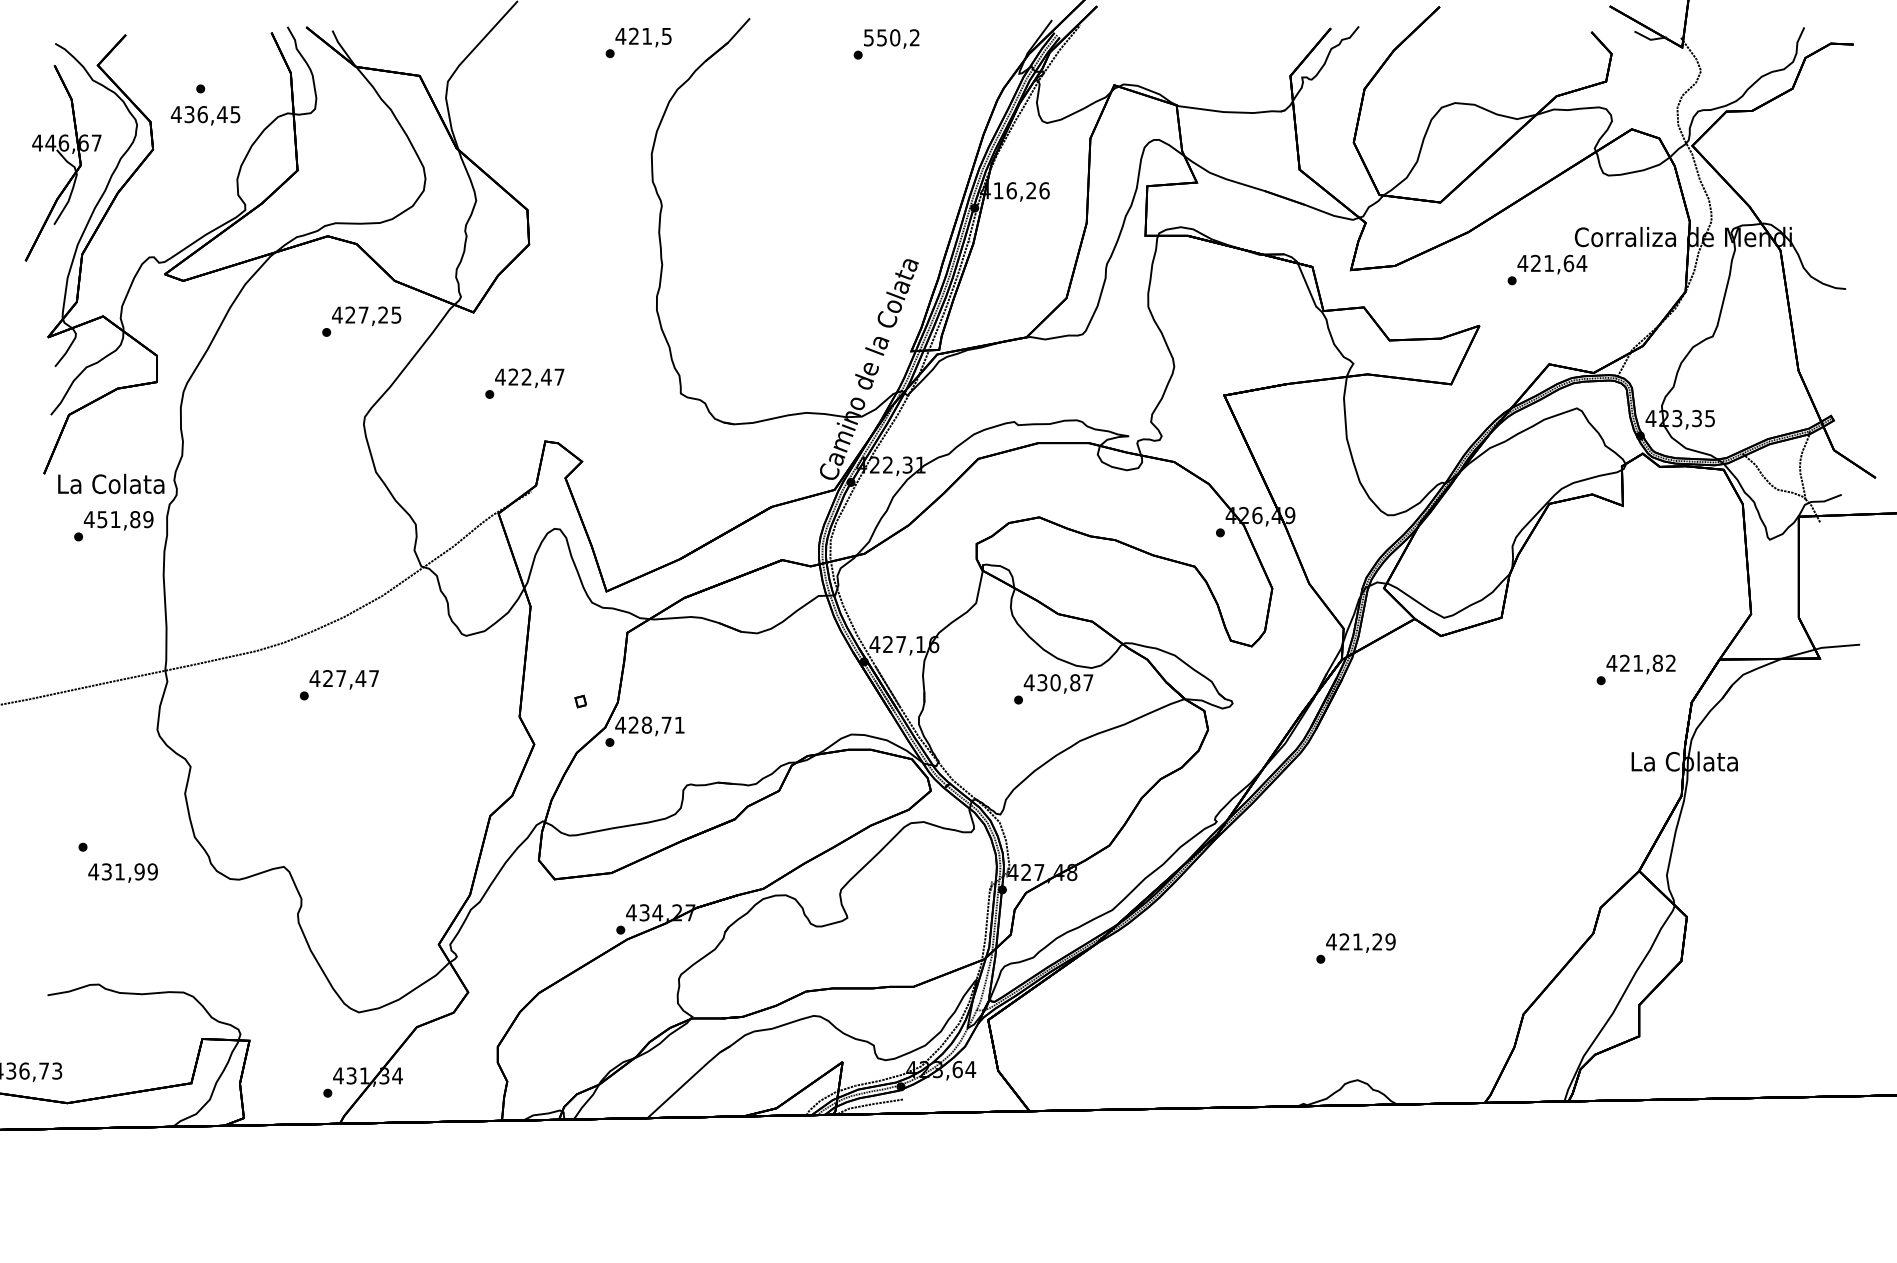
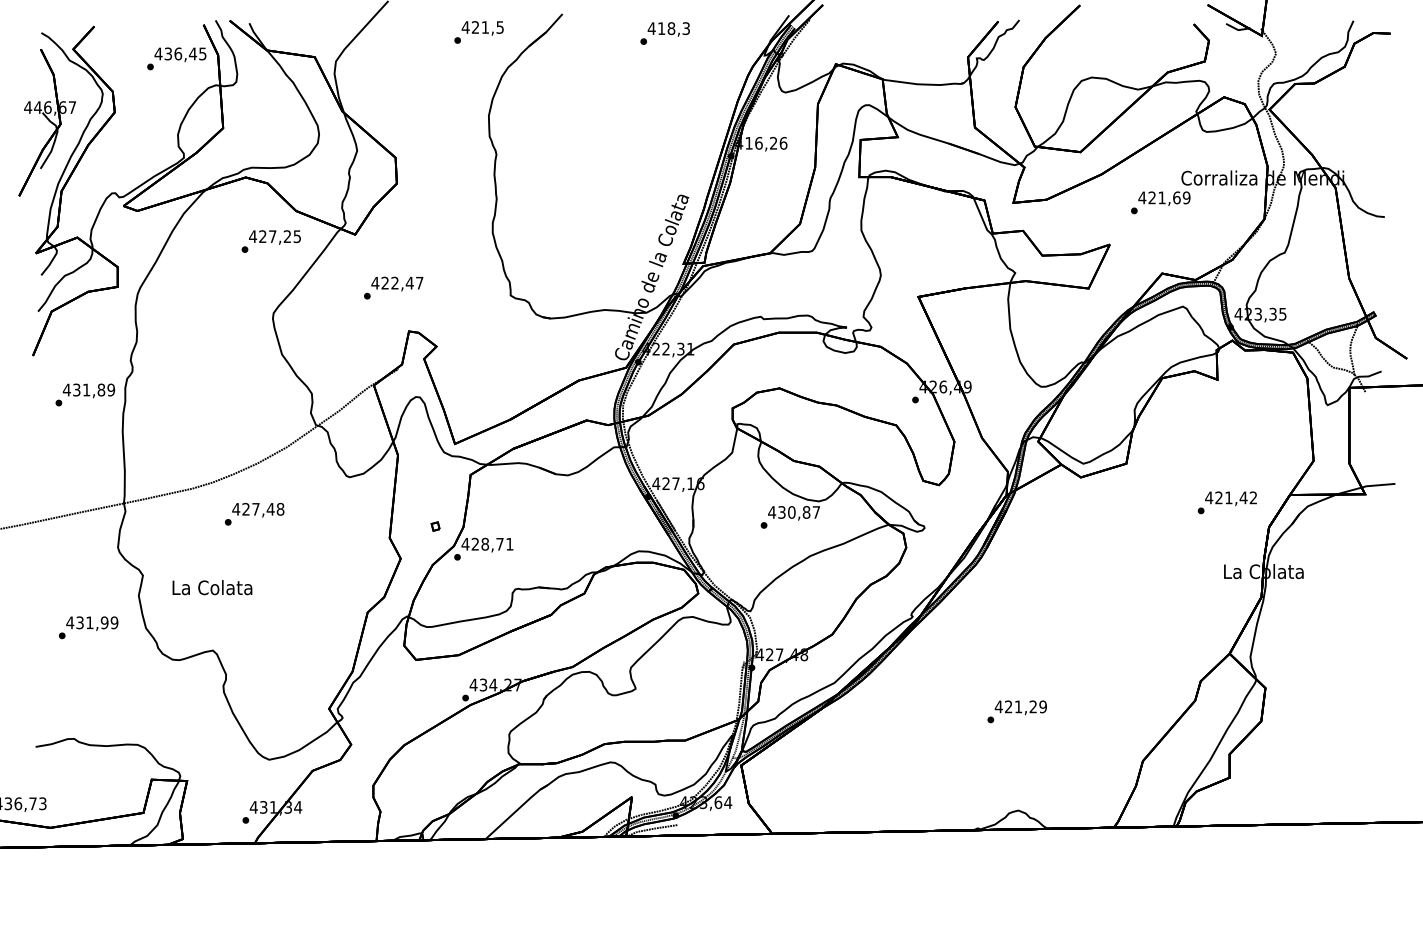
text: (891, 37) -> (668, 28), 550,2 -> 418,3
text: (205, 115) -> (180, 54), moved
text: (1581, 263) -> (1186, 197), 421,64 -> 421,69
text: (111, 483) -> (212, 587), moved
text: (102, 519) -> (76, 389), 451,89 -> 431,89
text: (1657, 662) -> (1243, 497), 421,82 -> 421,42
text: (374, 678) -> (280, 509), 427,47 -> 427,48
text: (122, 872) -> (91, 623), moved

